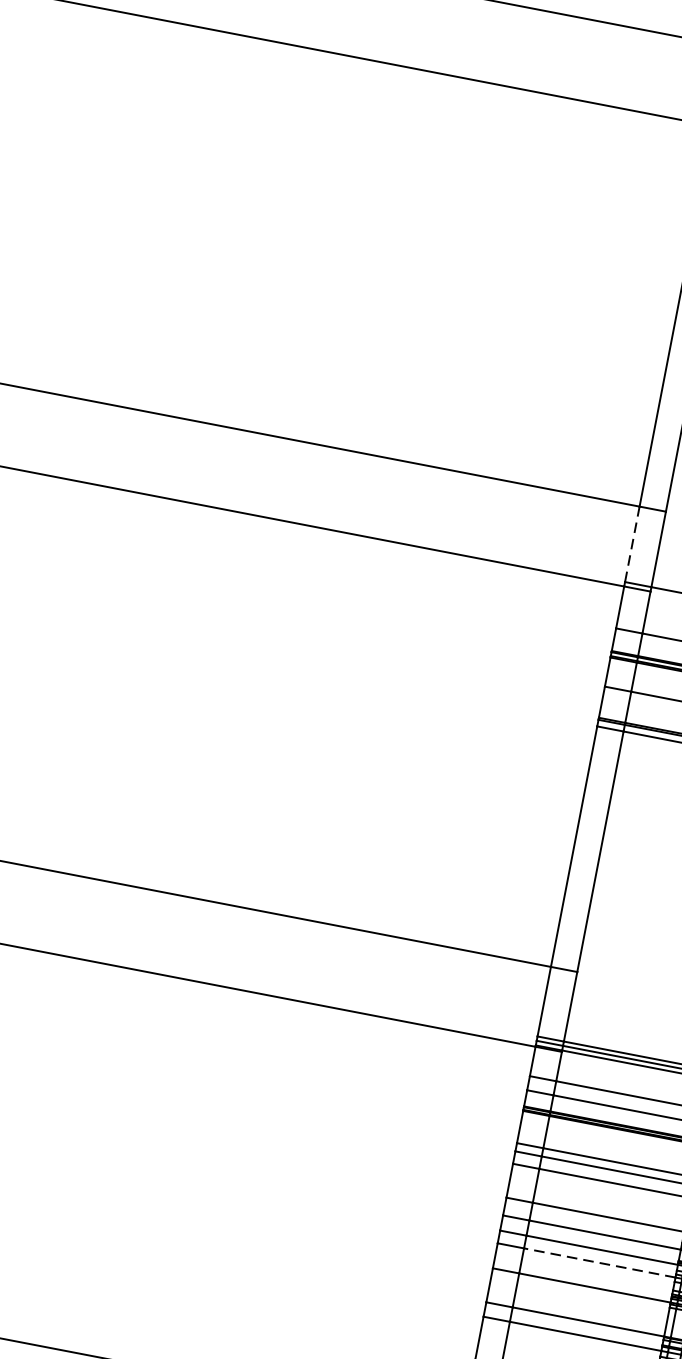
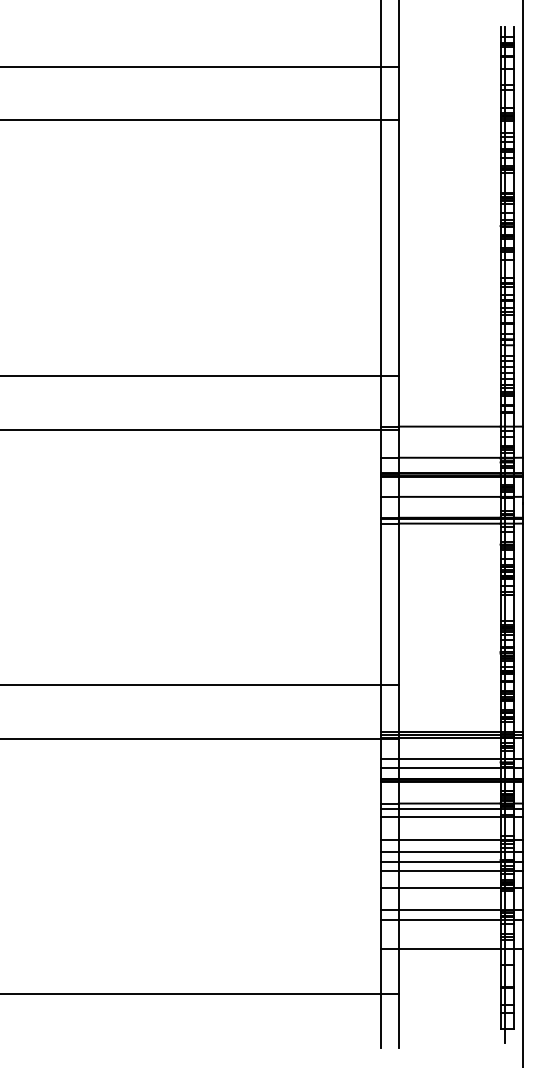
line: (633, 543) -> (381, 400), dashed -> solid
line: (599, 1262) -> (449, 870), dashed -> solid

